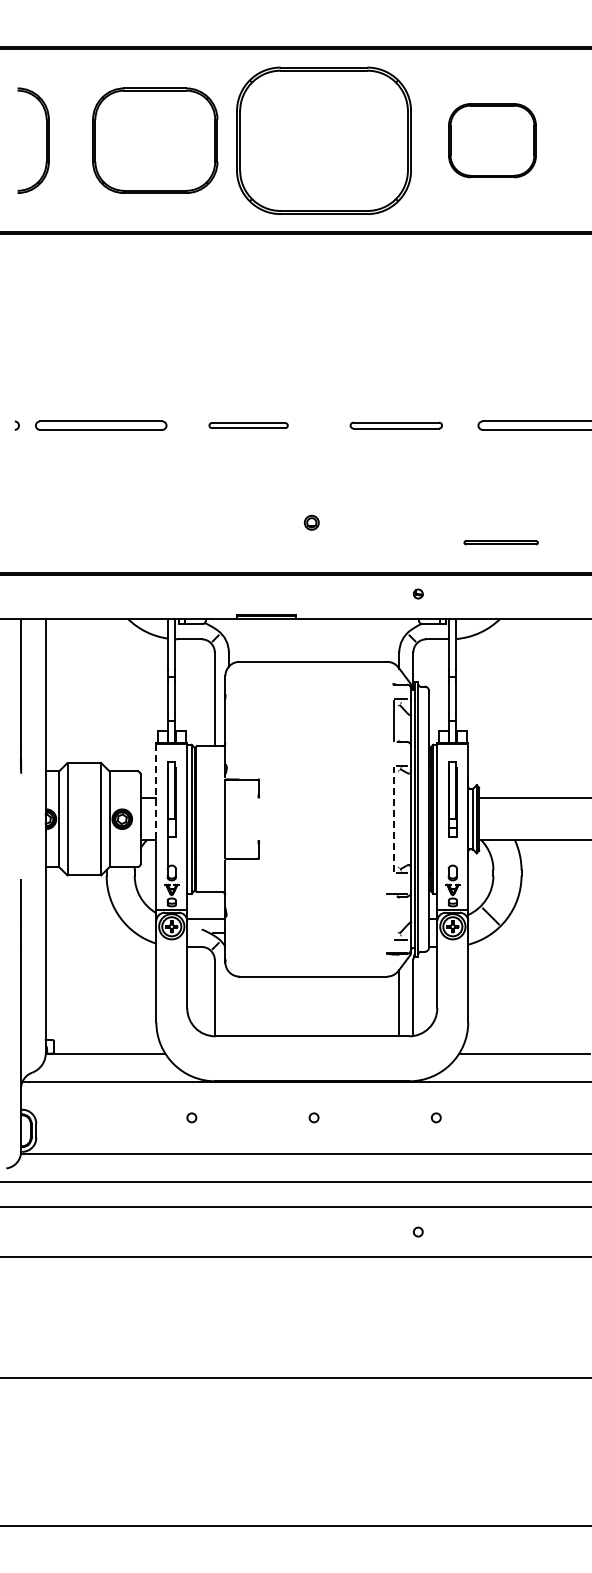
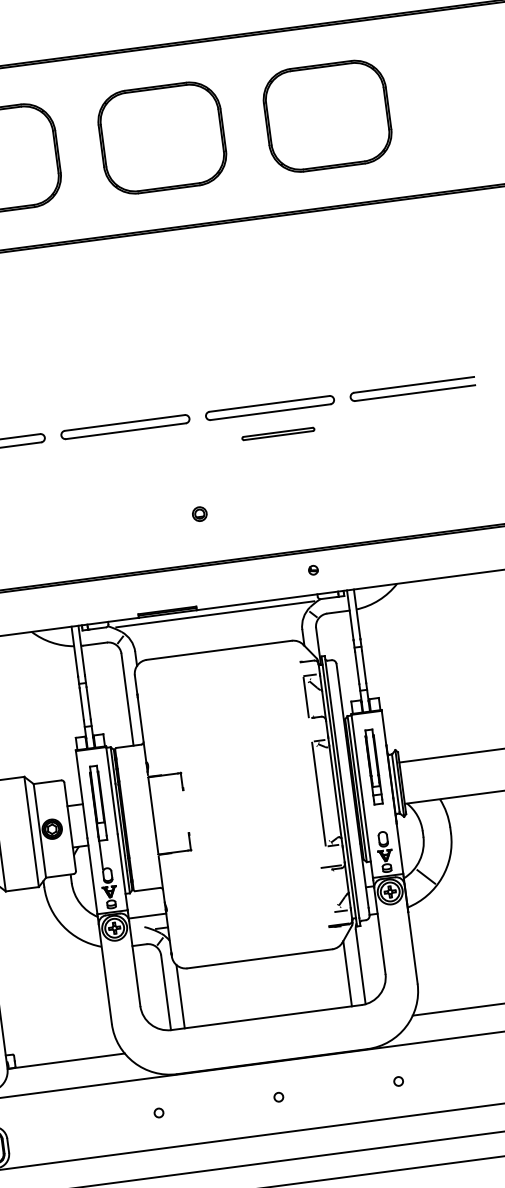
part: (323, 140) -> (161, 137), size x0.71
part: (492, 140) -> (327, 116), size x1.43
part: (248, 425) -> (125, 426), size x1.67
part: (396, 425) -> (270, 407), size x1.43
part: (500, 542) -> (277, 433), moved
line: (314, 625) -> (215, 614), added
line: (156, 788) -> (81, 794), dashed -> solid
line: (394, 818) -> (319, 793), dashed -> solid
line: (228, 1003) -> (180, 996), added

